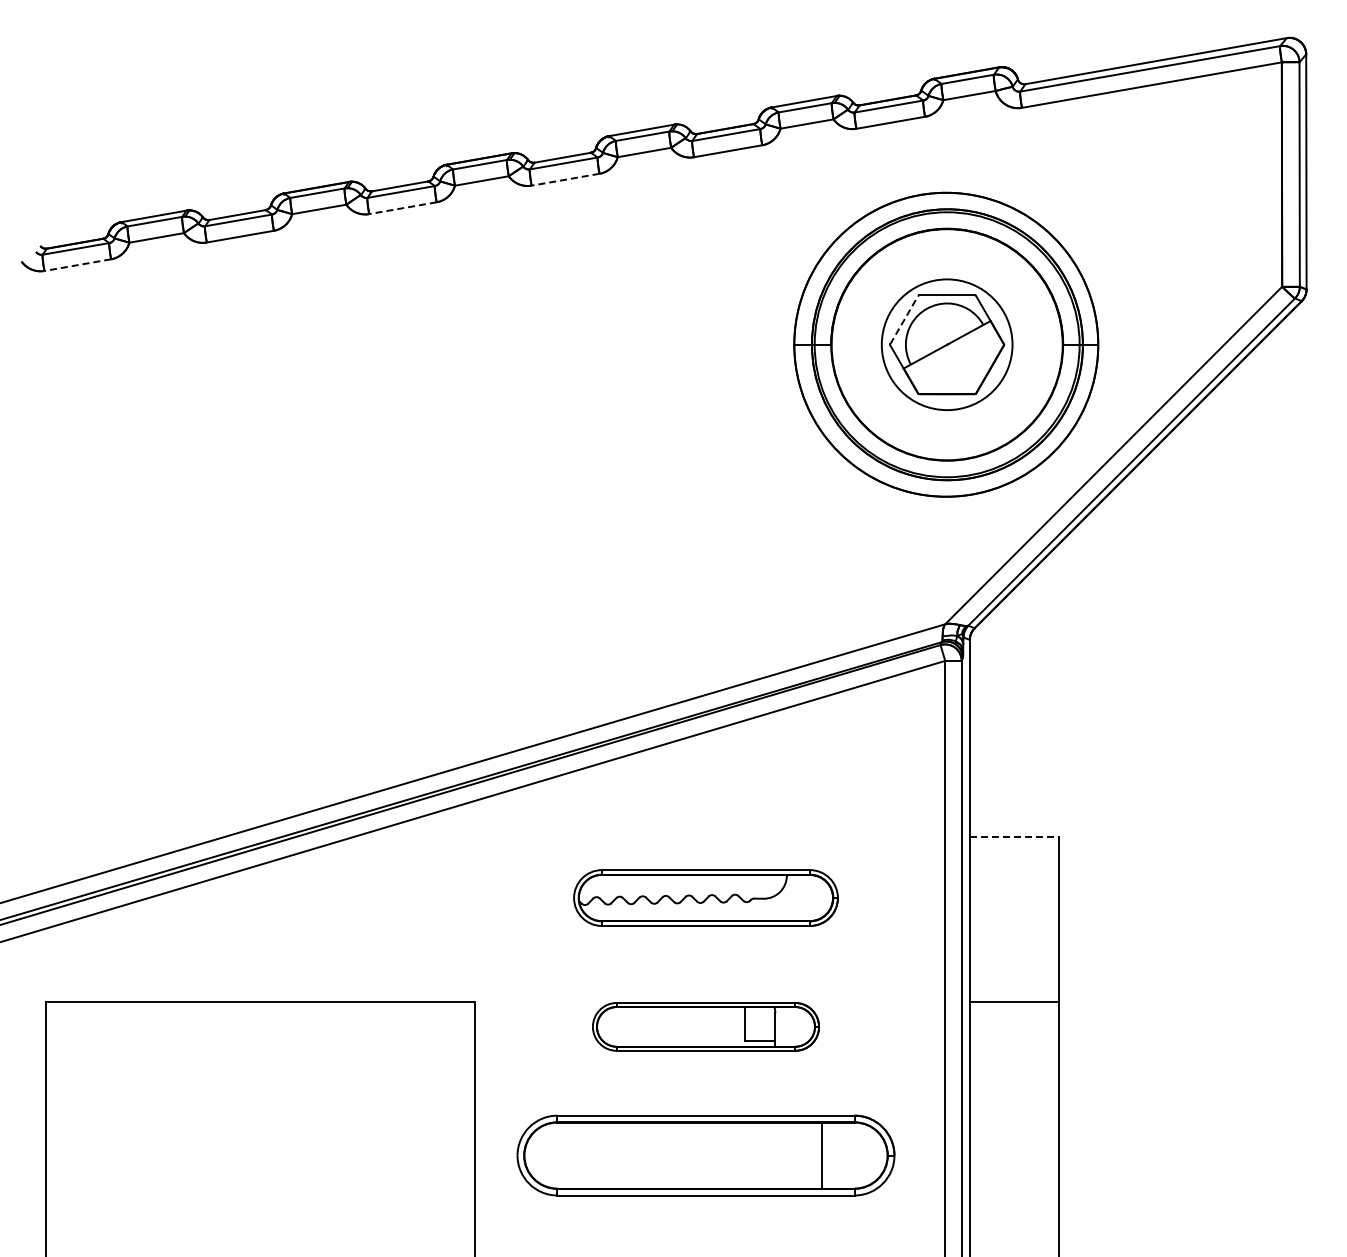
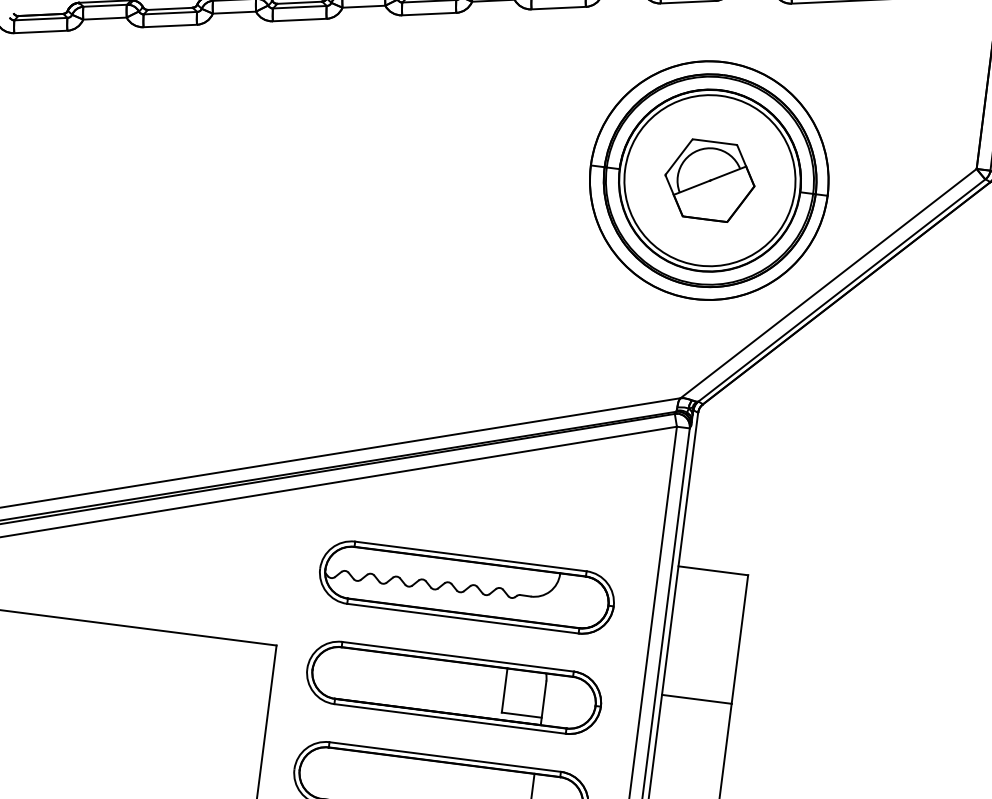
line: (565, 179) -> (429, 13), dashed -> solid
line: (402, 208) -> (299, 20), dashed -> solid
line: (77, 265) -> (40, 32), dashed -> solid
line: (904, 320) -> (679, 157), dashed -> solid
circle: (947, 344) -> (710, 180), size x1.67
line: (1014, 837) -> (713, 571), dashed -> solid
part: (705, 897) -> (466, 587), size x1.43
part: (705, 1026) -> (453, 687), size x1.67

